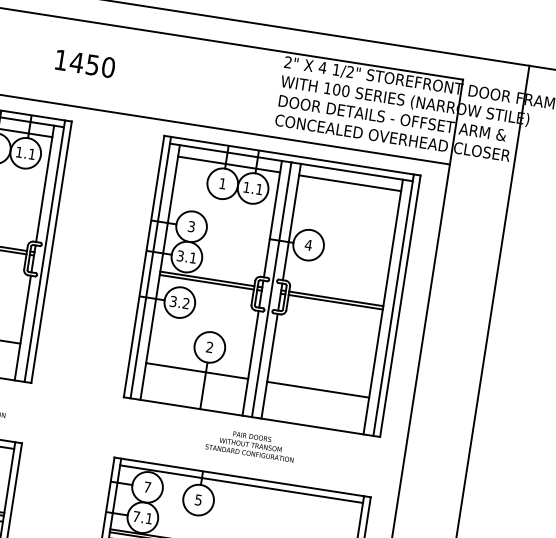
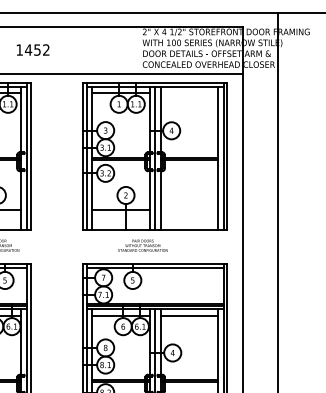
text: (108, 66) -> (46, 49), 1450 -> 1452
line: (348, 183) -> (188, 93), removed
line: (316, 389) -> (188, 209), removed
text: (250, 444) -> (142, 245), moved

